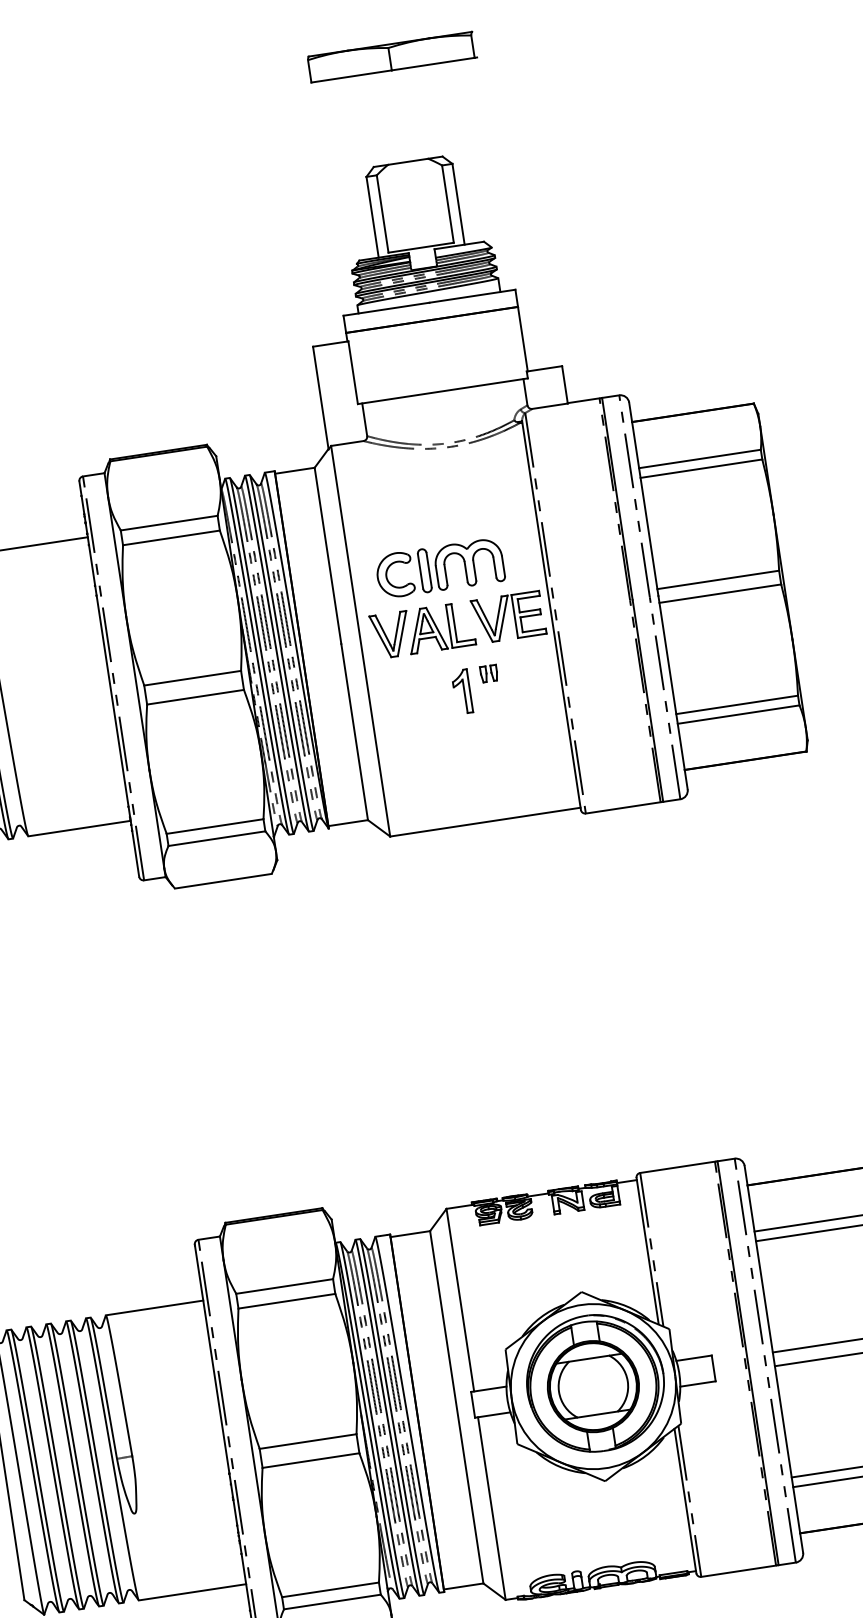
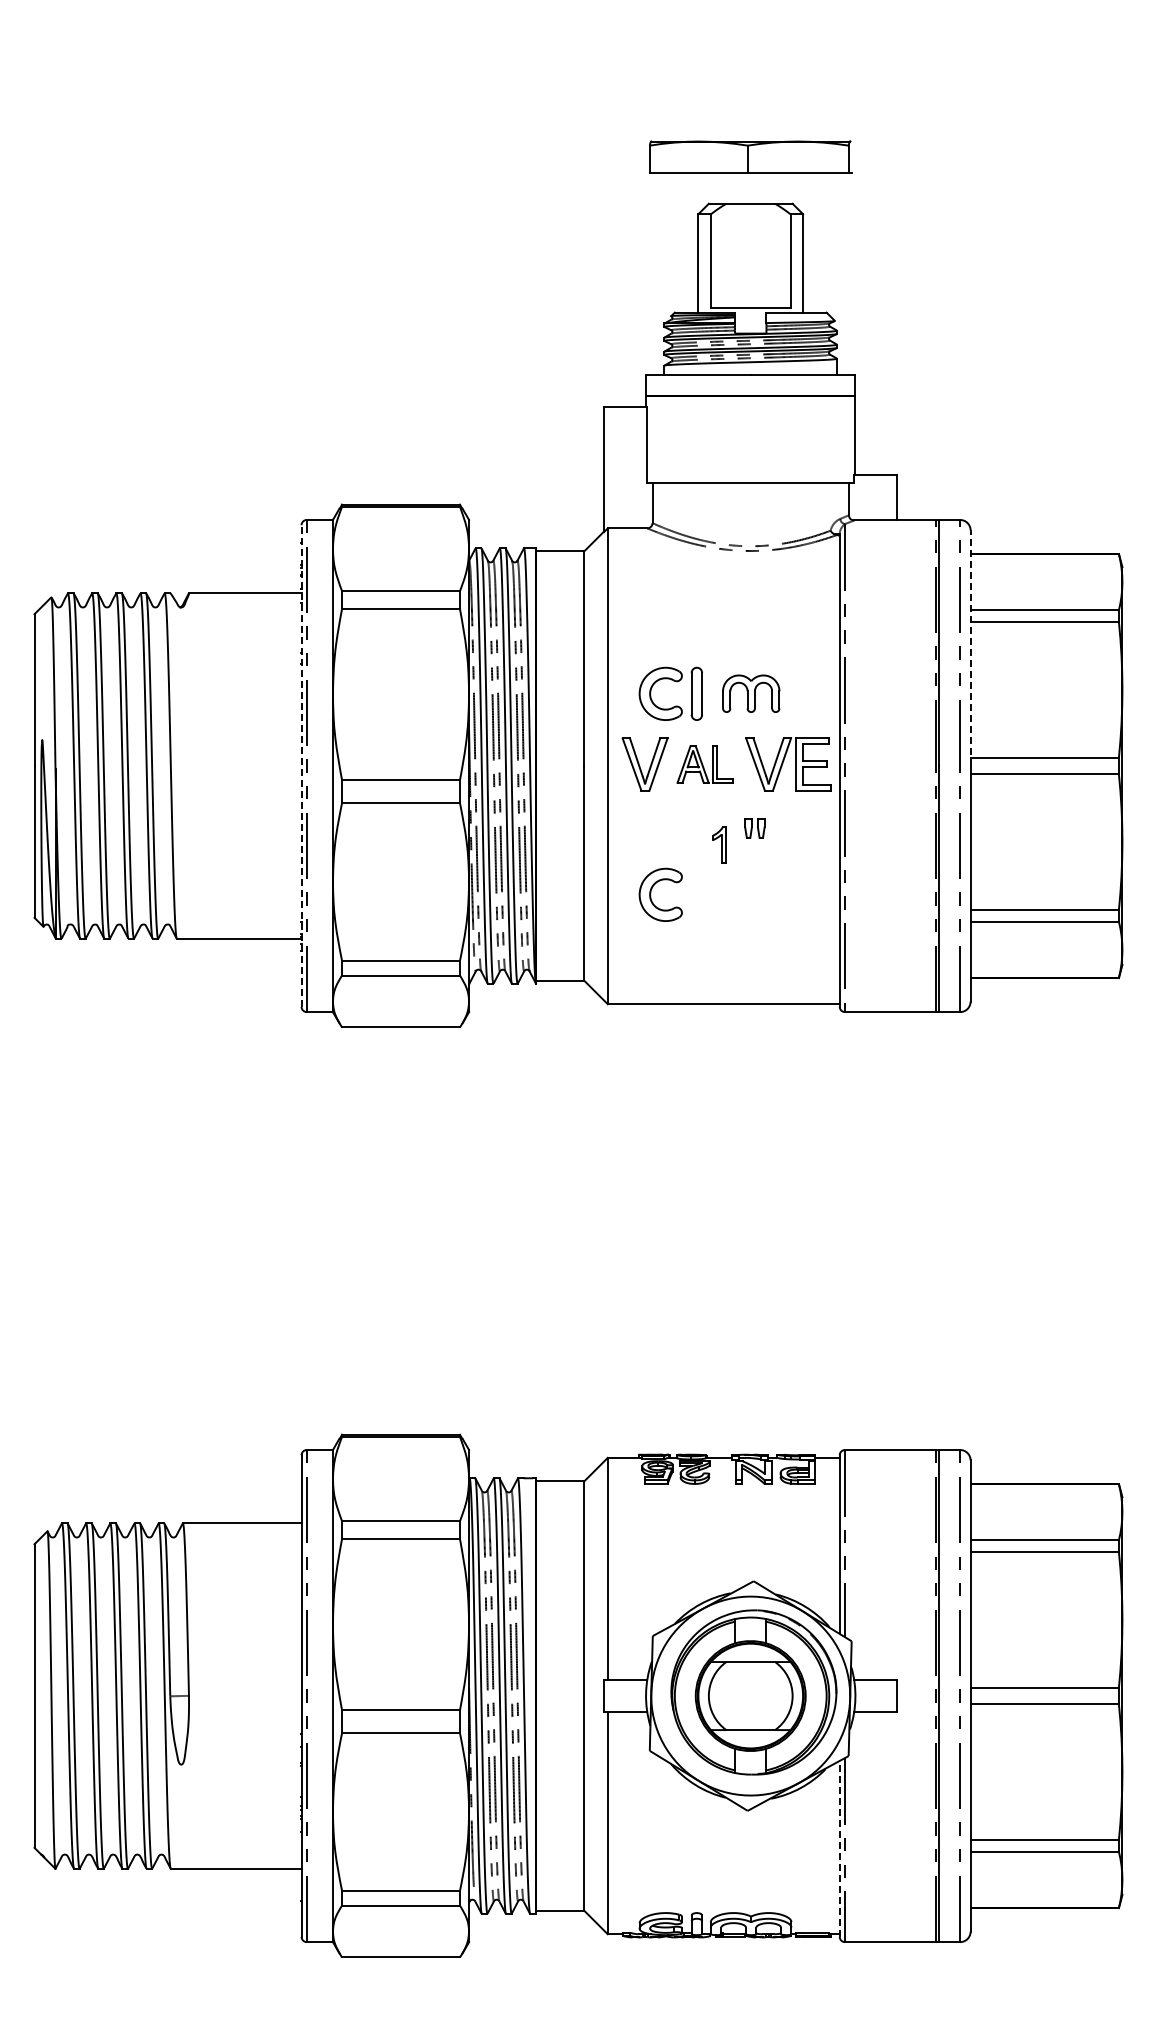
part: (392, 56) -> (750, 156), moved
line: (643, 499) -> (970, 648), solid -> dashed
part: (469, 563) -> (751, 693), size x0.7
part: (439, 627) -> (704, 764), size x0.7
line: (109, 679) -> (301, 766), solid -> dashed
part: (462, 691) -> (719, 844), size x0.7
part: (412, 740) -> (651, 893), added
line: (685, 1500) -> (839, 1848), solid -> dashed

